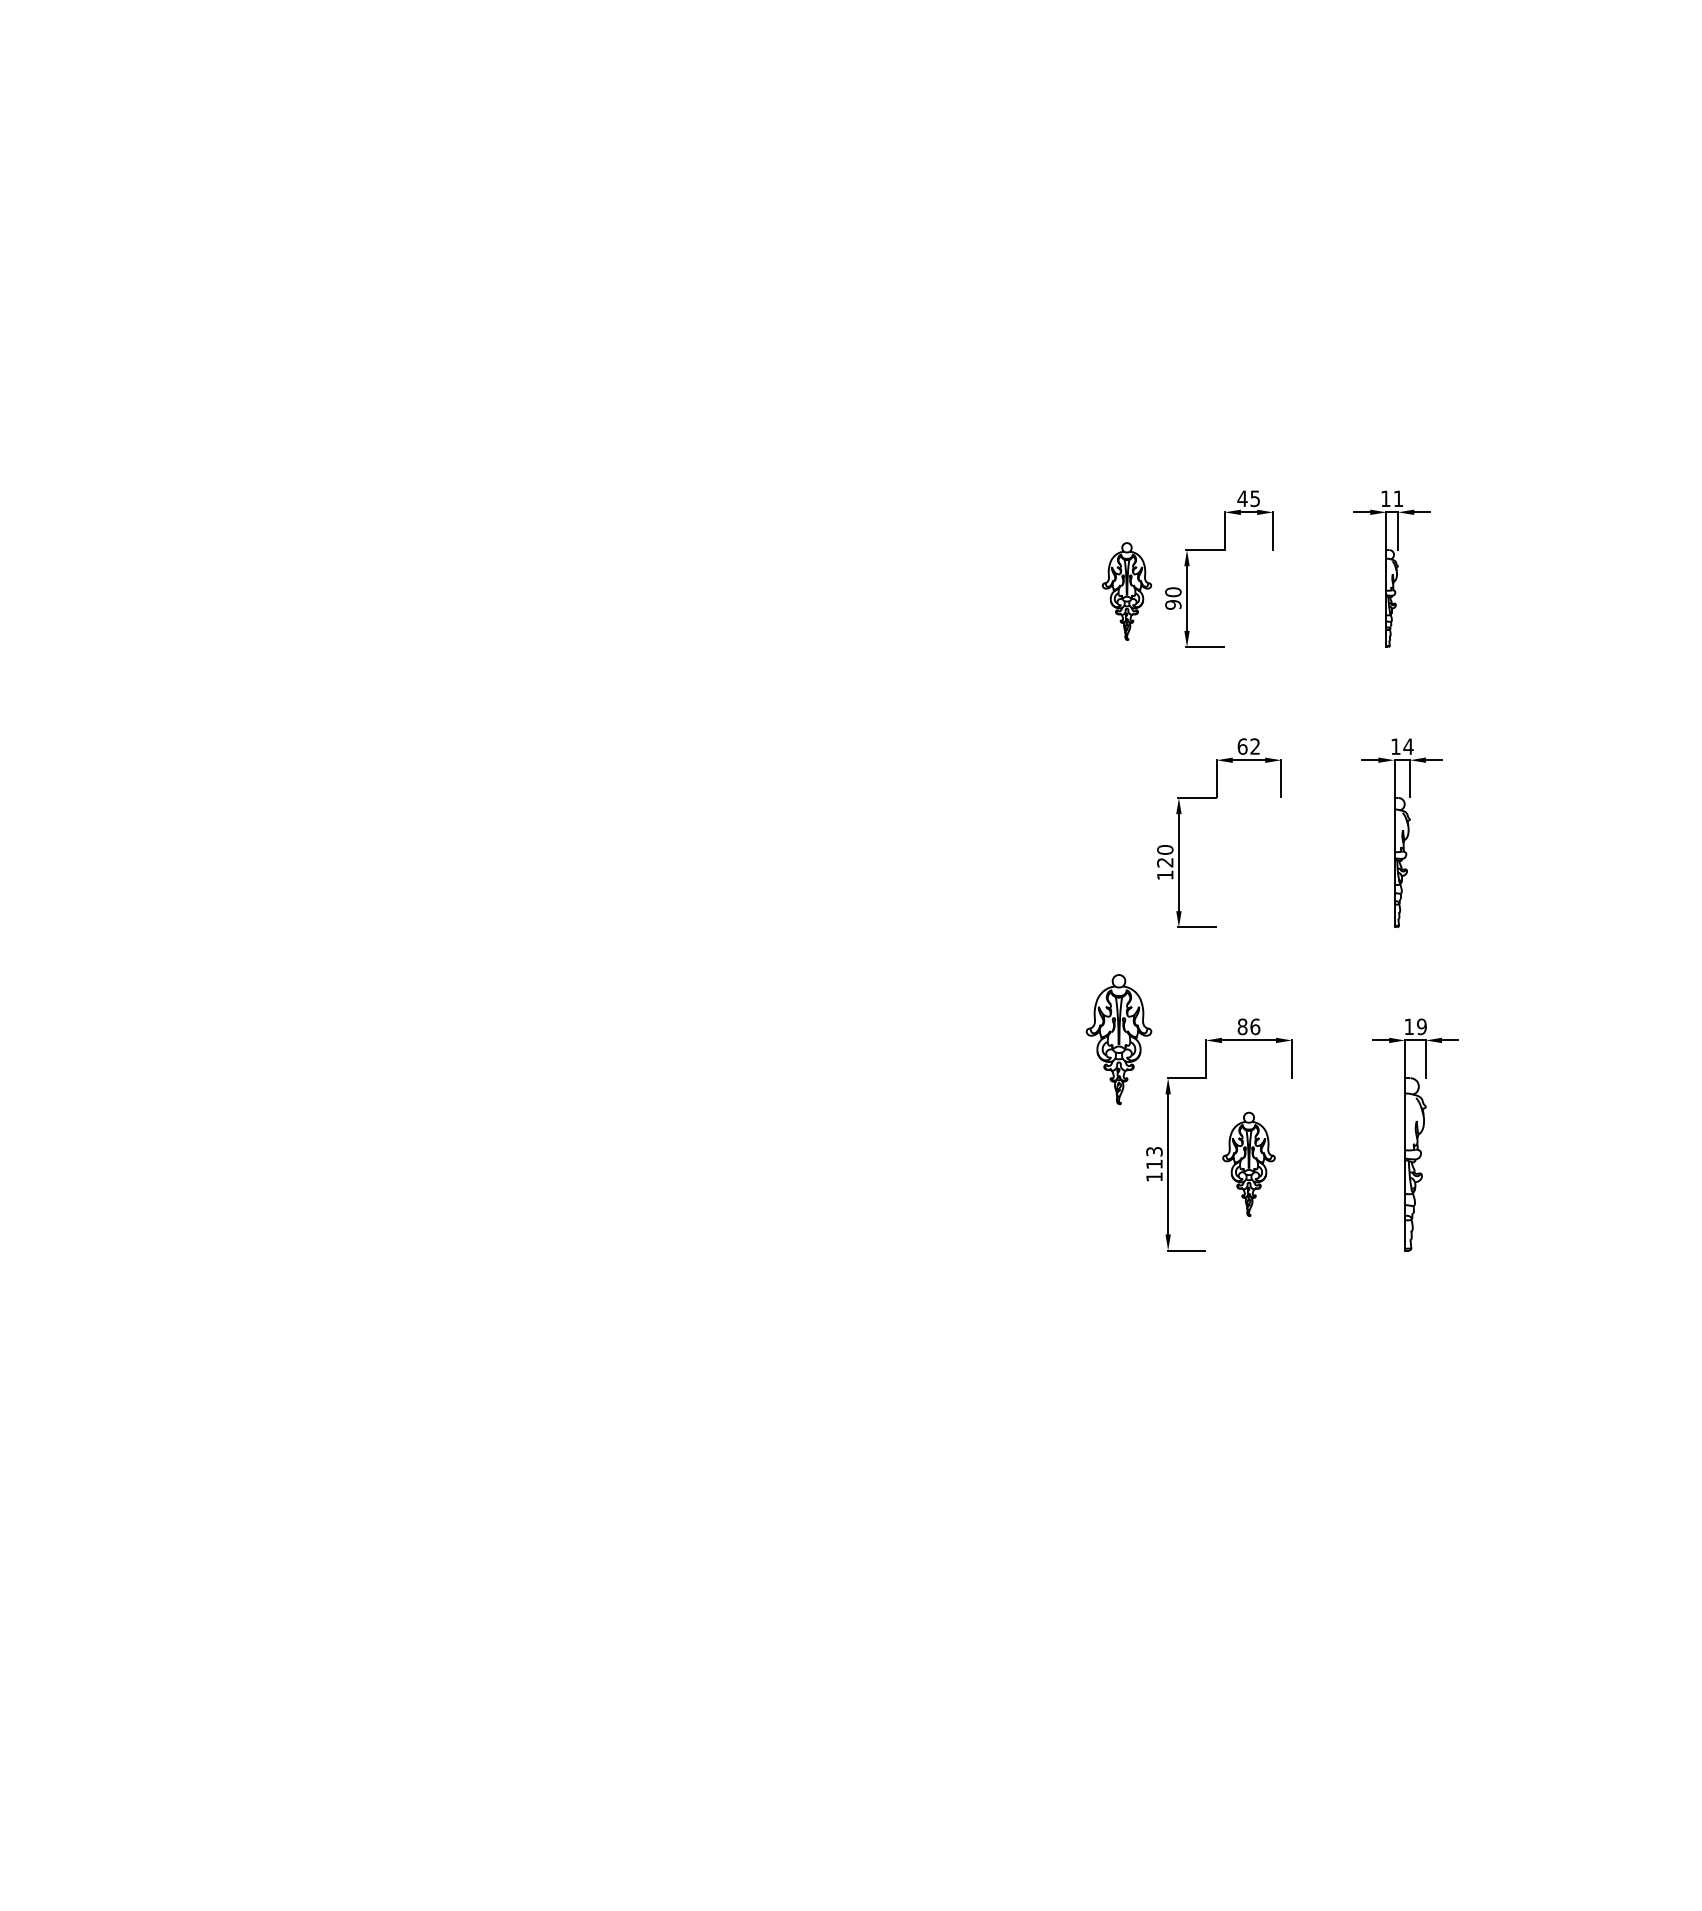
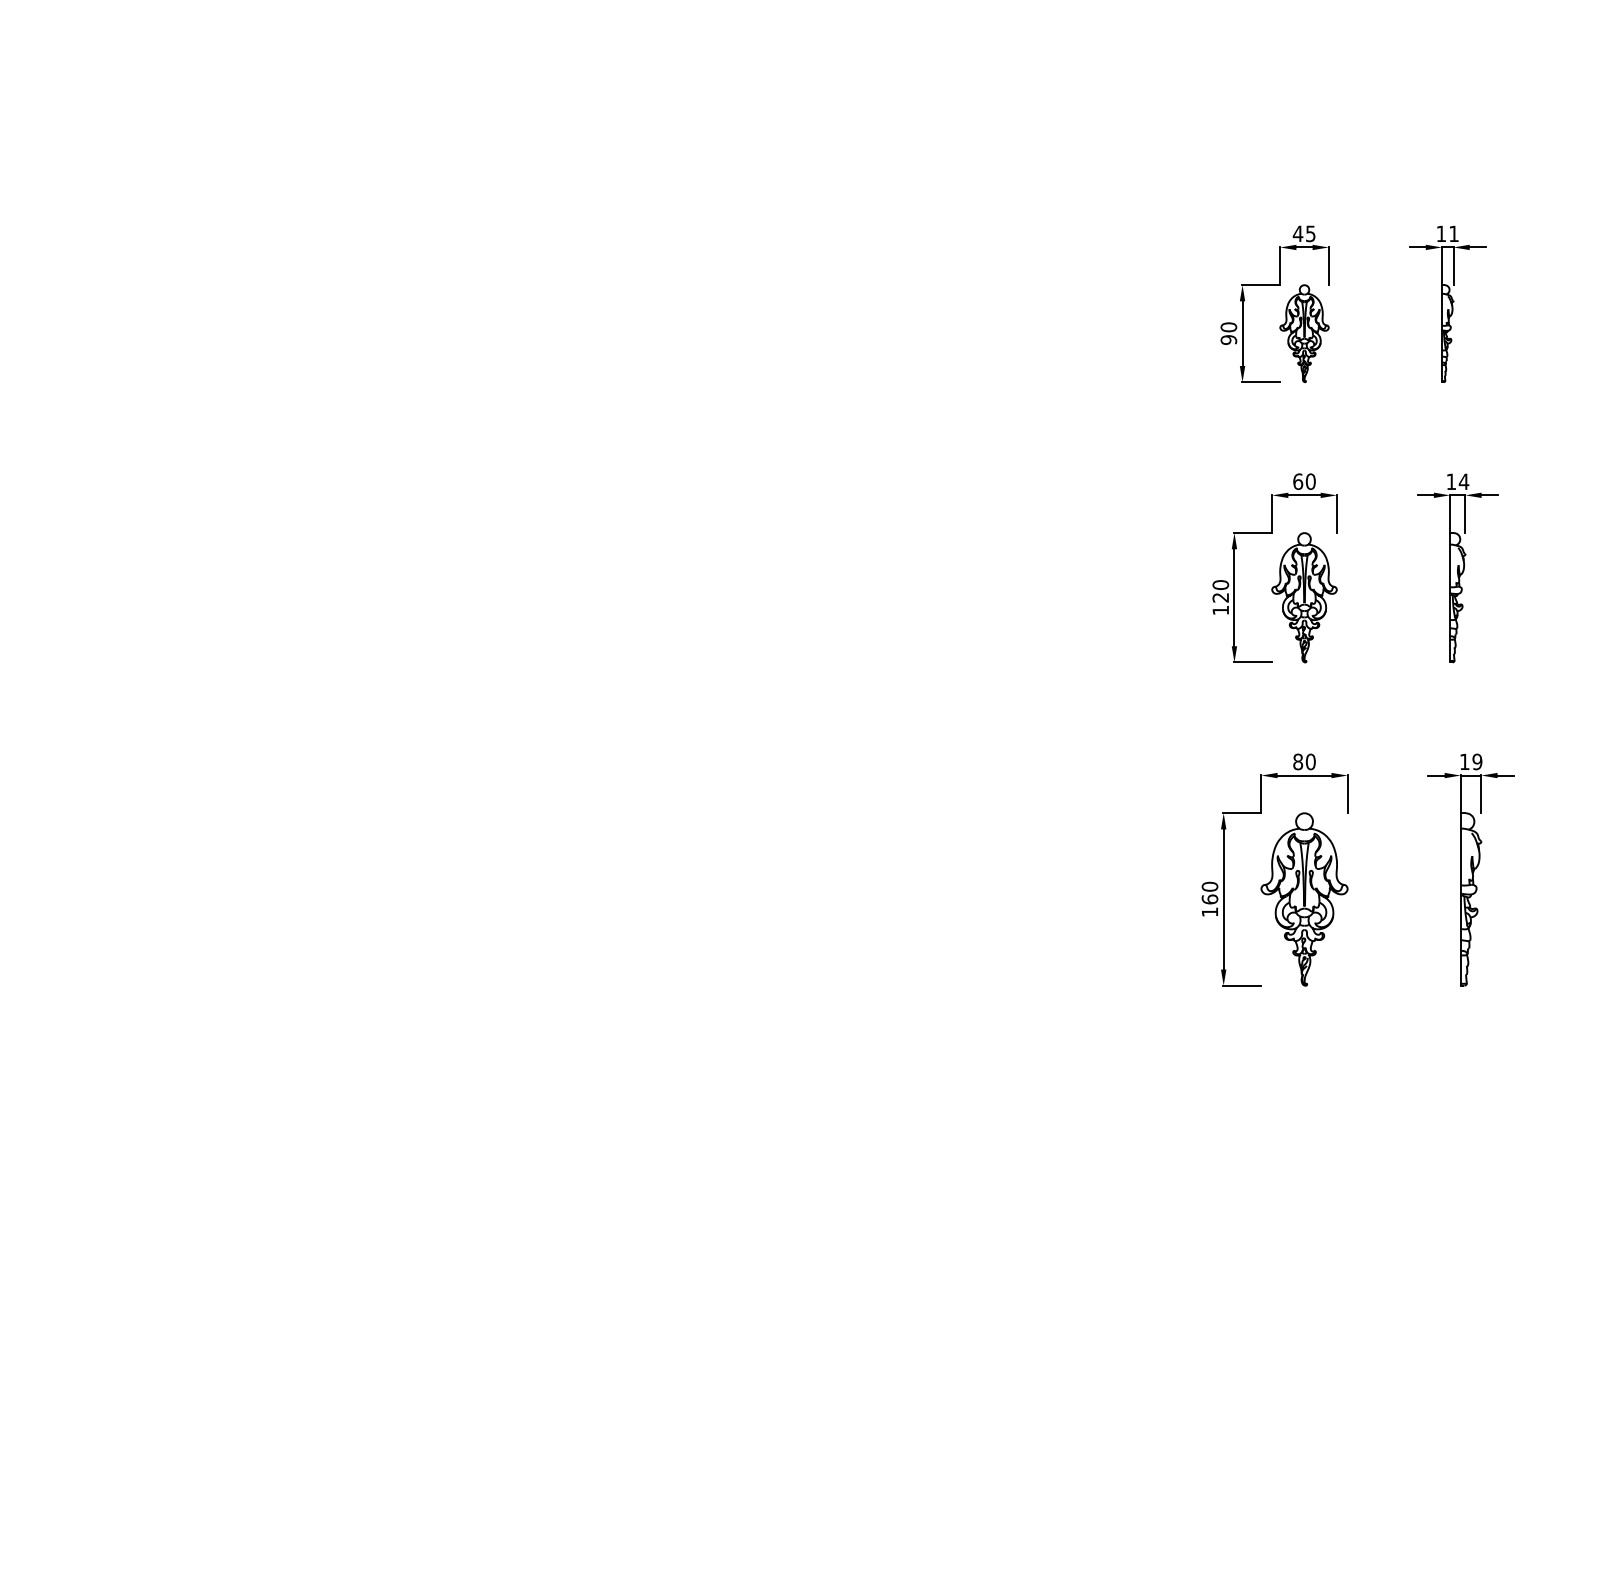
part: (1126, 591) -> (1304, 333), moved
text: (1255, 746) -> (1311, 481), 62 -> 60
text: (1255, 1026) -> (1311, 761), 86 -> 80
part: (1118, 1039) -> (1304, 597), moved
text: (1154, 1157) -> (1210, 892), 113 -> 160
part: (1248, 1164) -> (1304, 899), size x1.67

